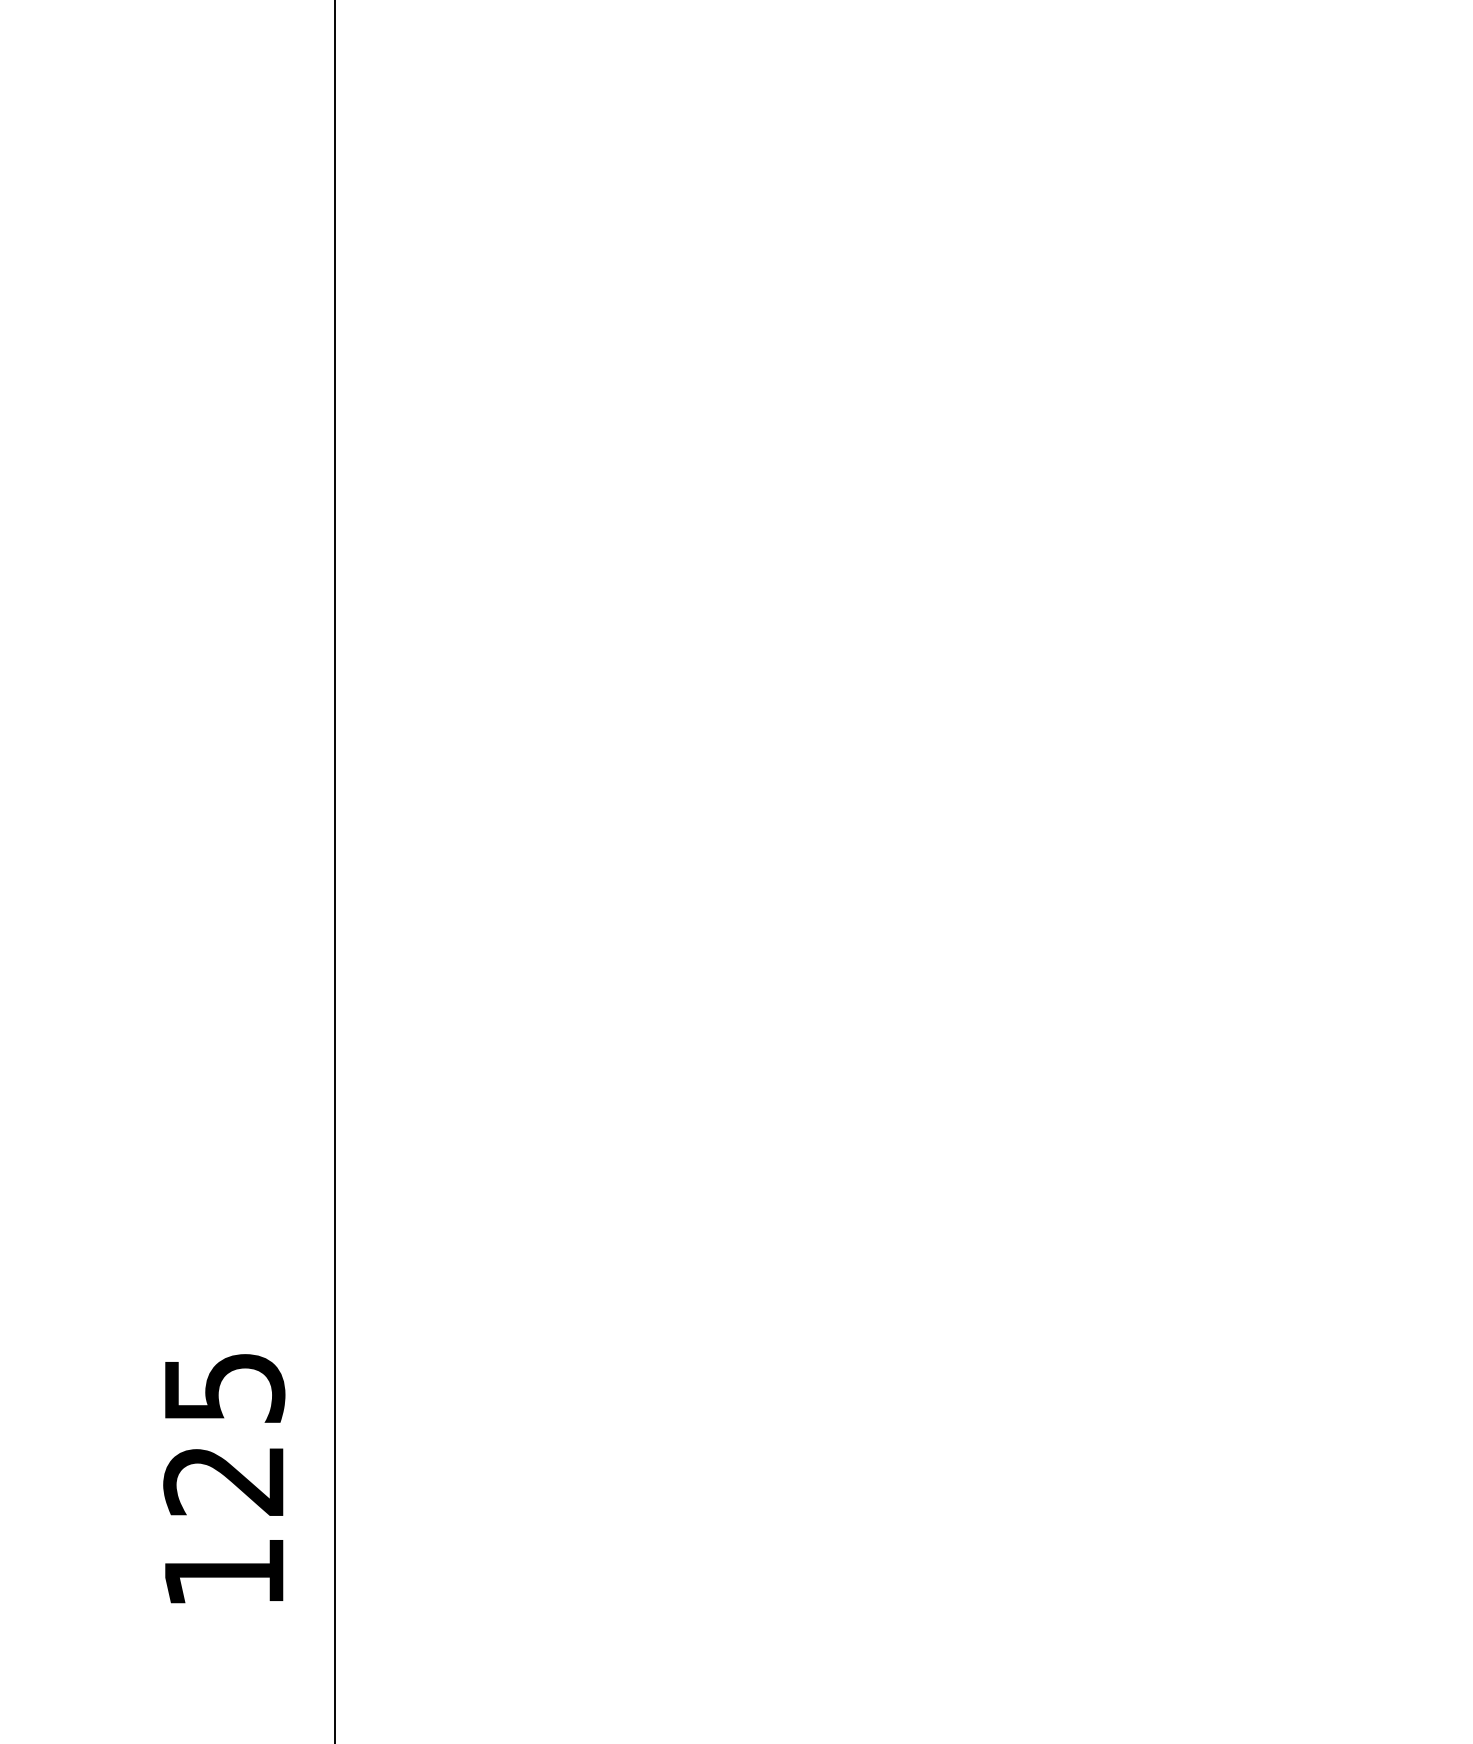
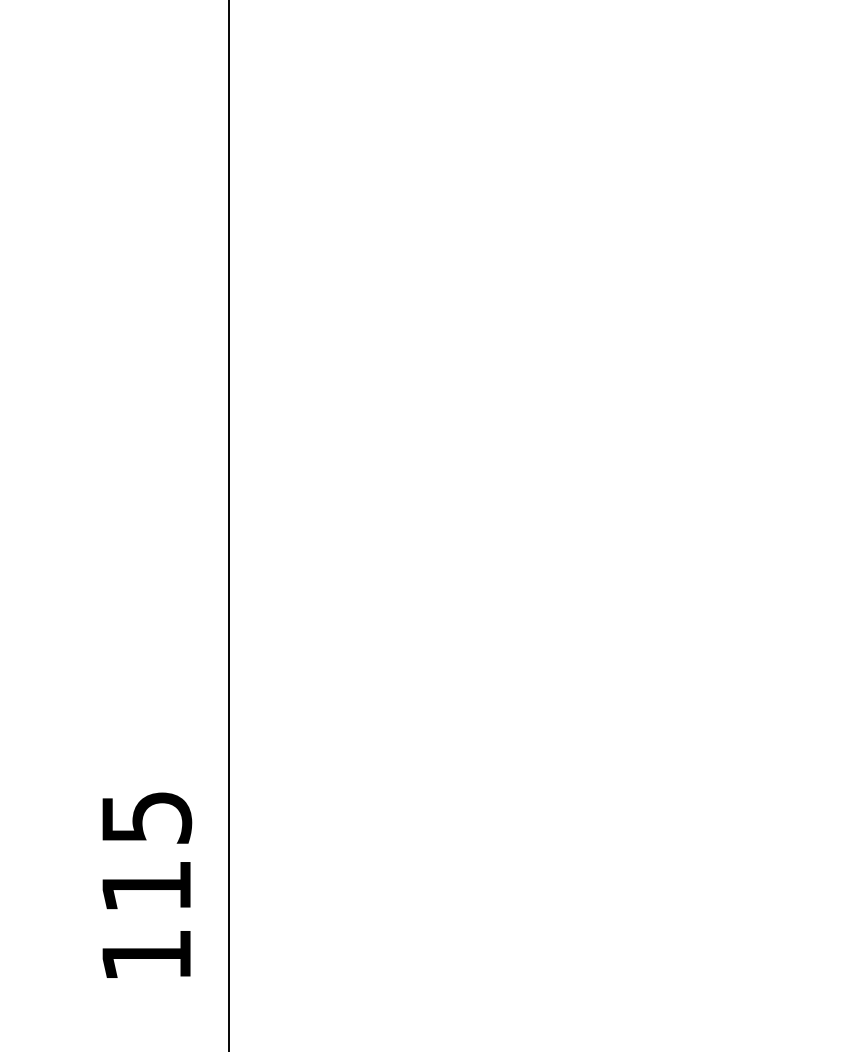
text: (223, 1481) -> (146, 887), 125 -> 115

